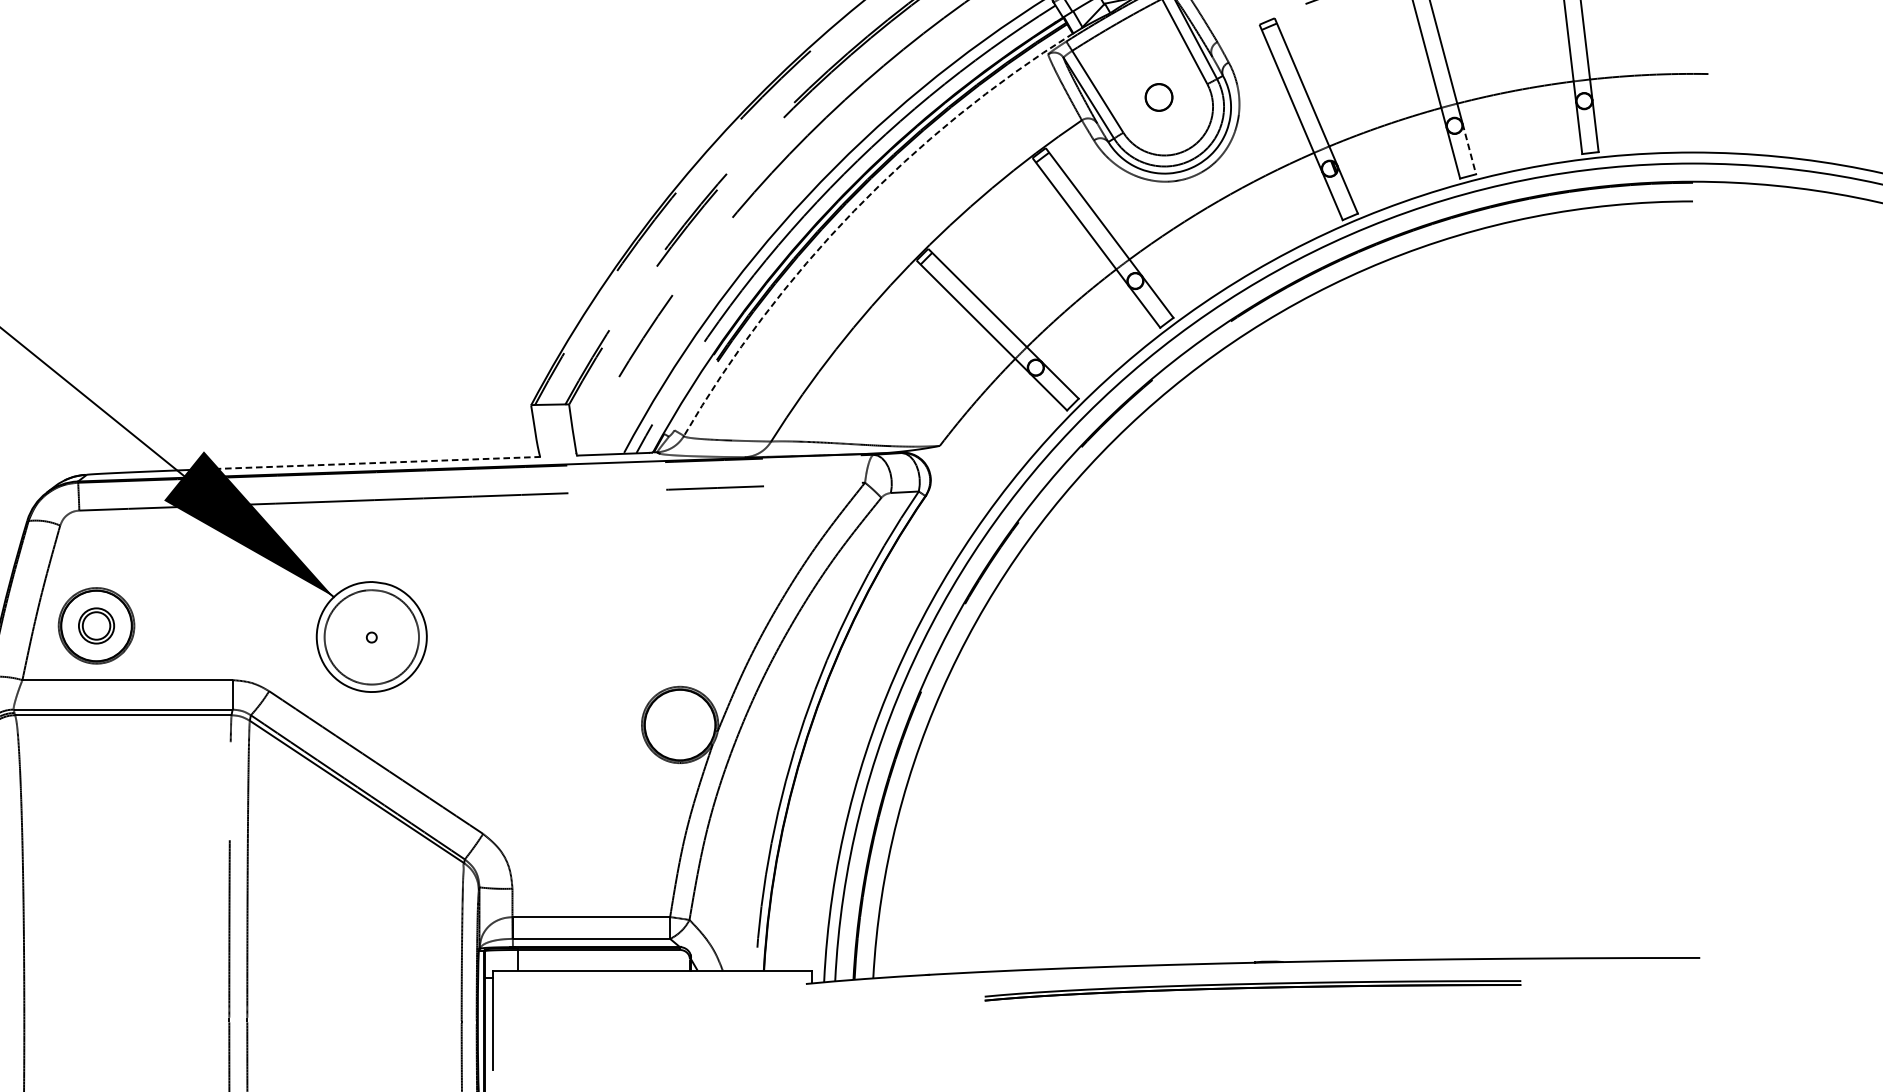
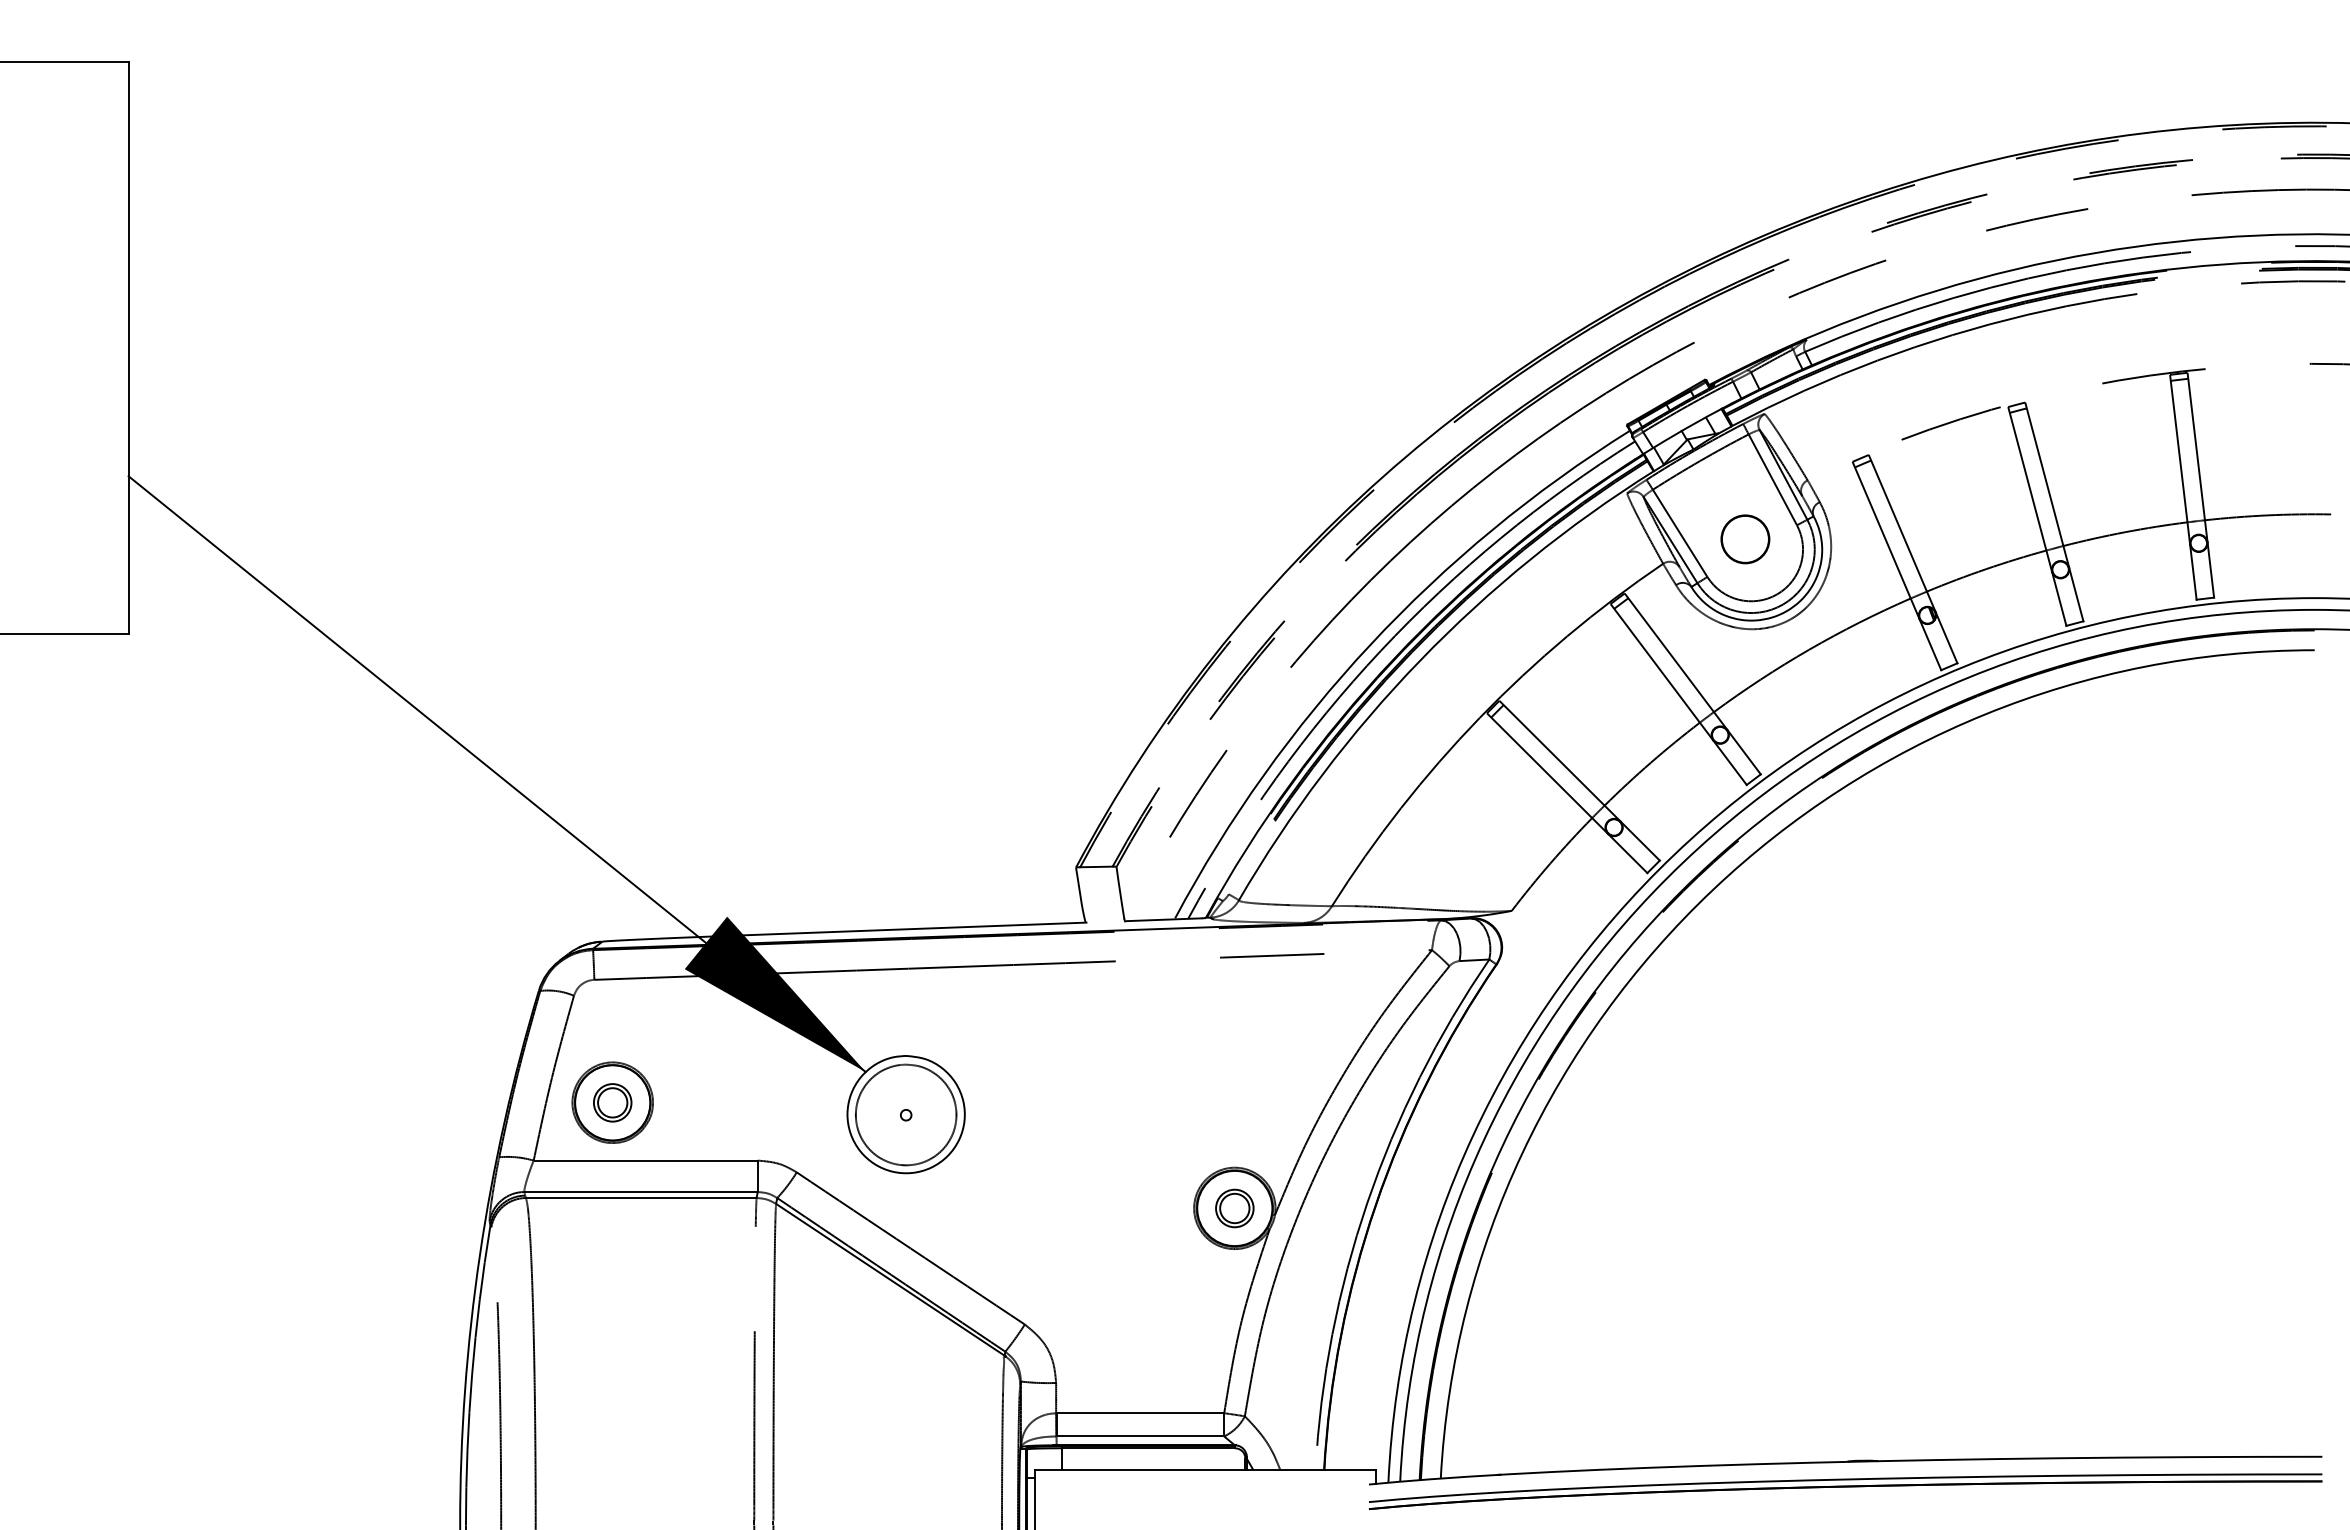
part: (1159, 97) -> (1745, 539), size x1.67
line: (1469, 149) -> (2076, 594), dashed -> solid
arc: (854, 211) -> (1420, 660), dashed -> solid
line: (378, 463) -> (913, 929), dashed -> solid
part: (679, 725) -> (1234, 1208), added
part: (1252, 990) -> (1845, 1491), size x1.67

